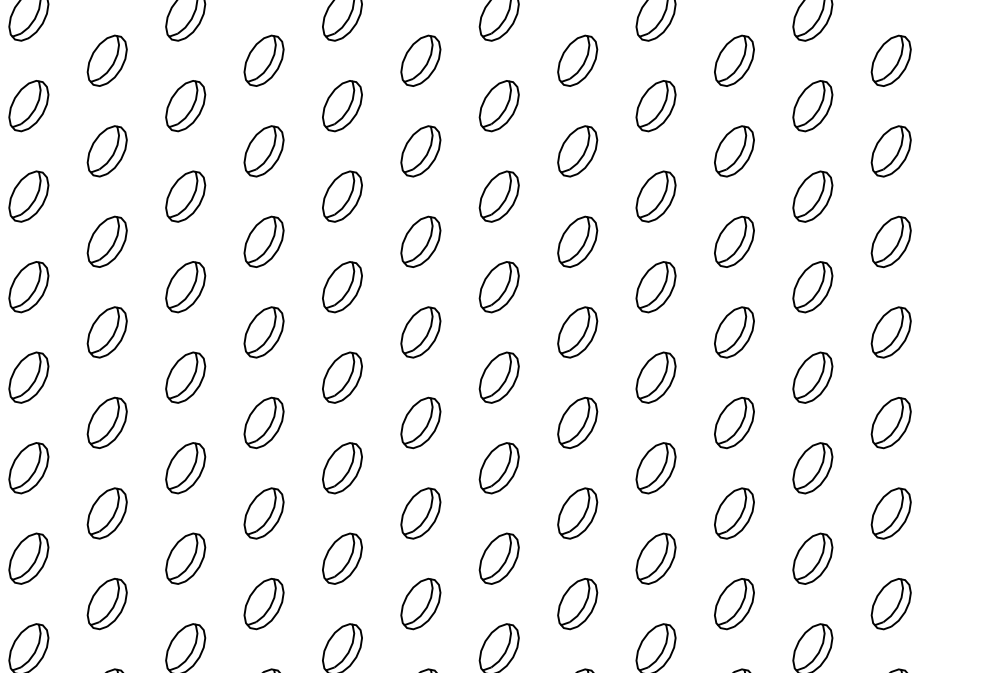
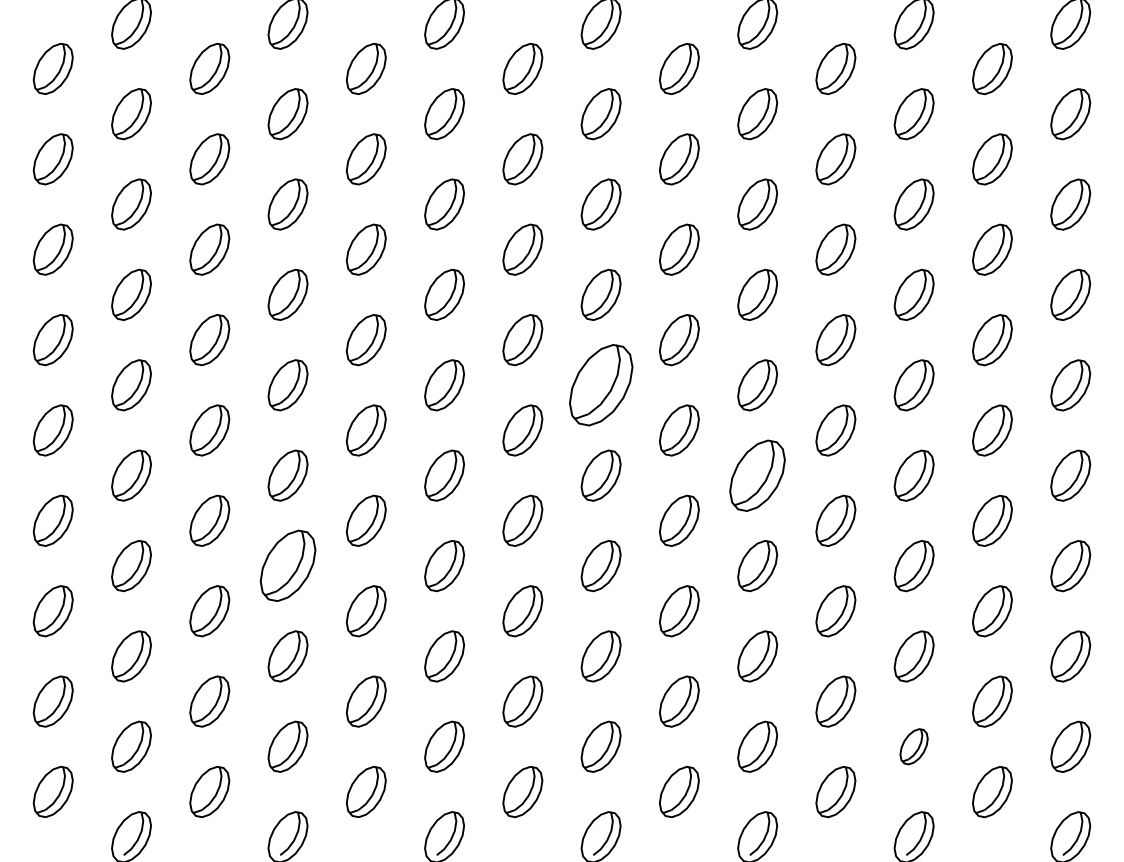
part: (420, 242) -> (600, 385), size x1.6
part: (577, 332) -> (757, 475), size x1.4
part: (106, 423) -> (287, 566), size x1.4
part: (733, 603) -> (913, 746), size x0.7

